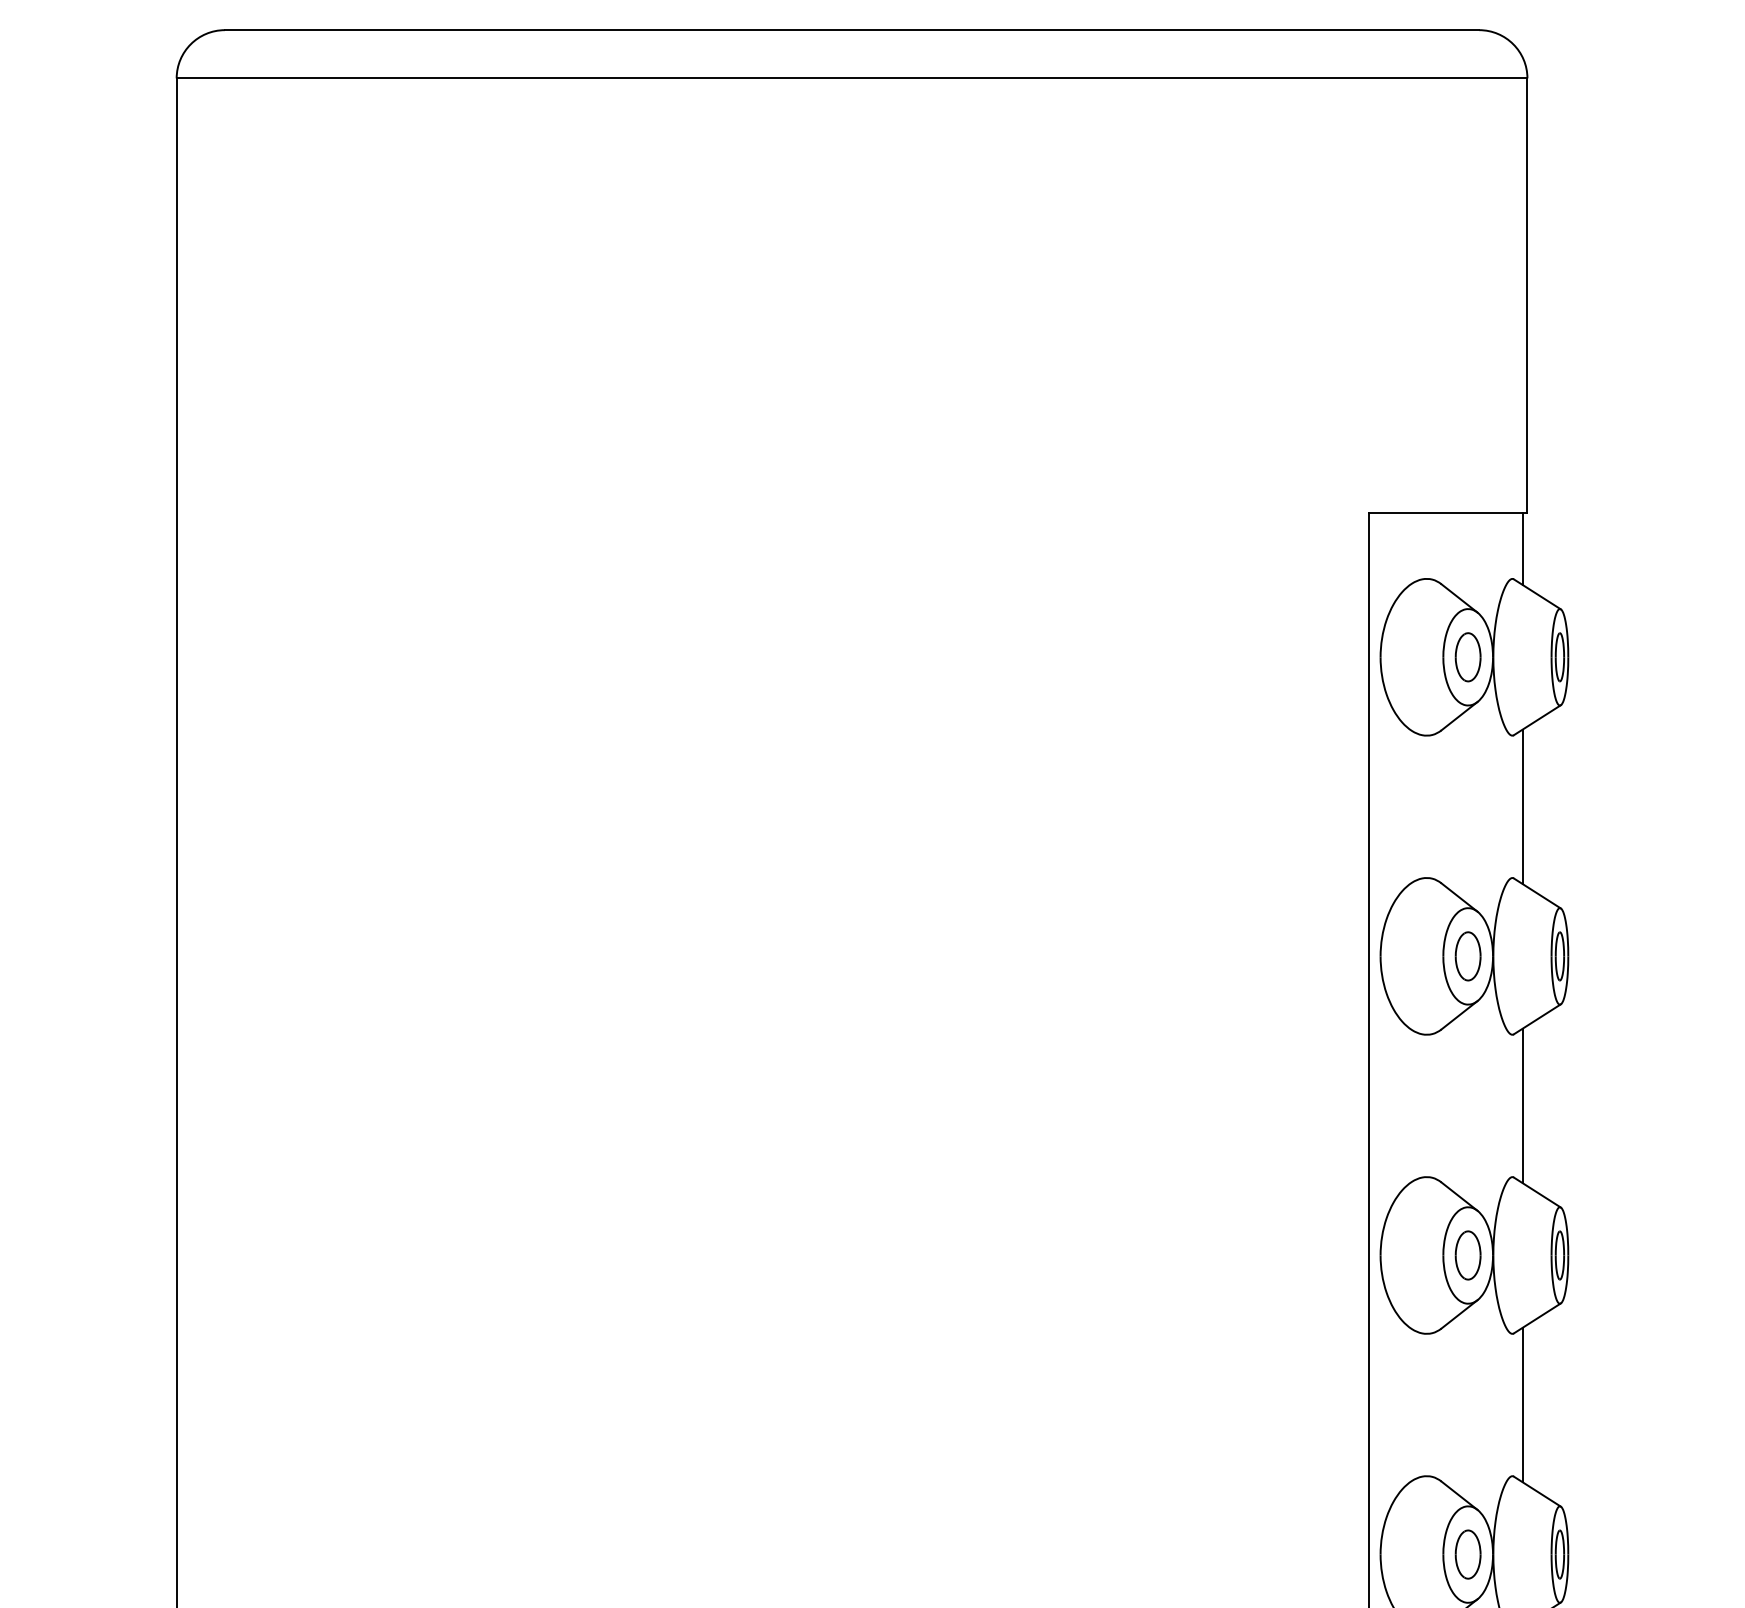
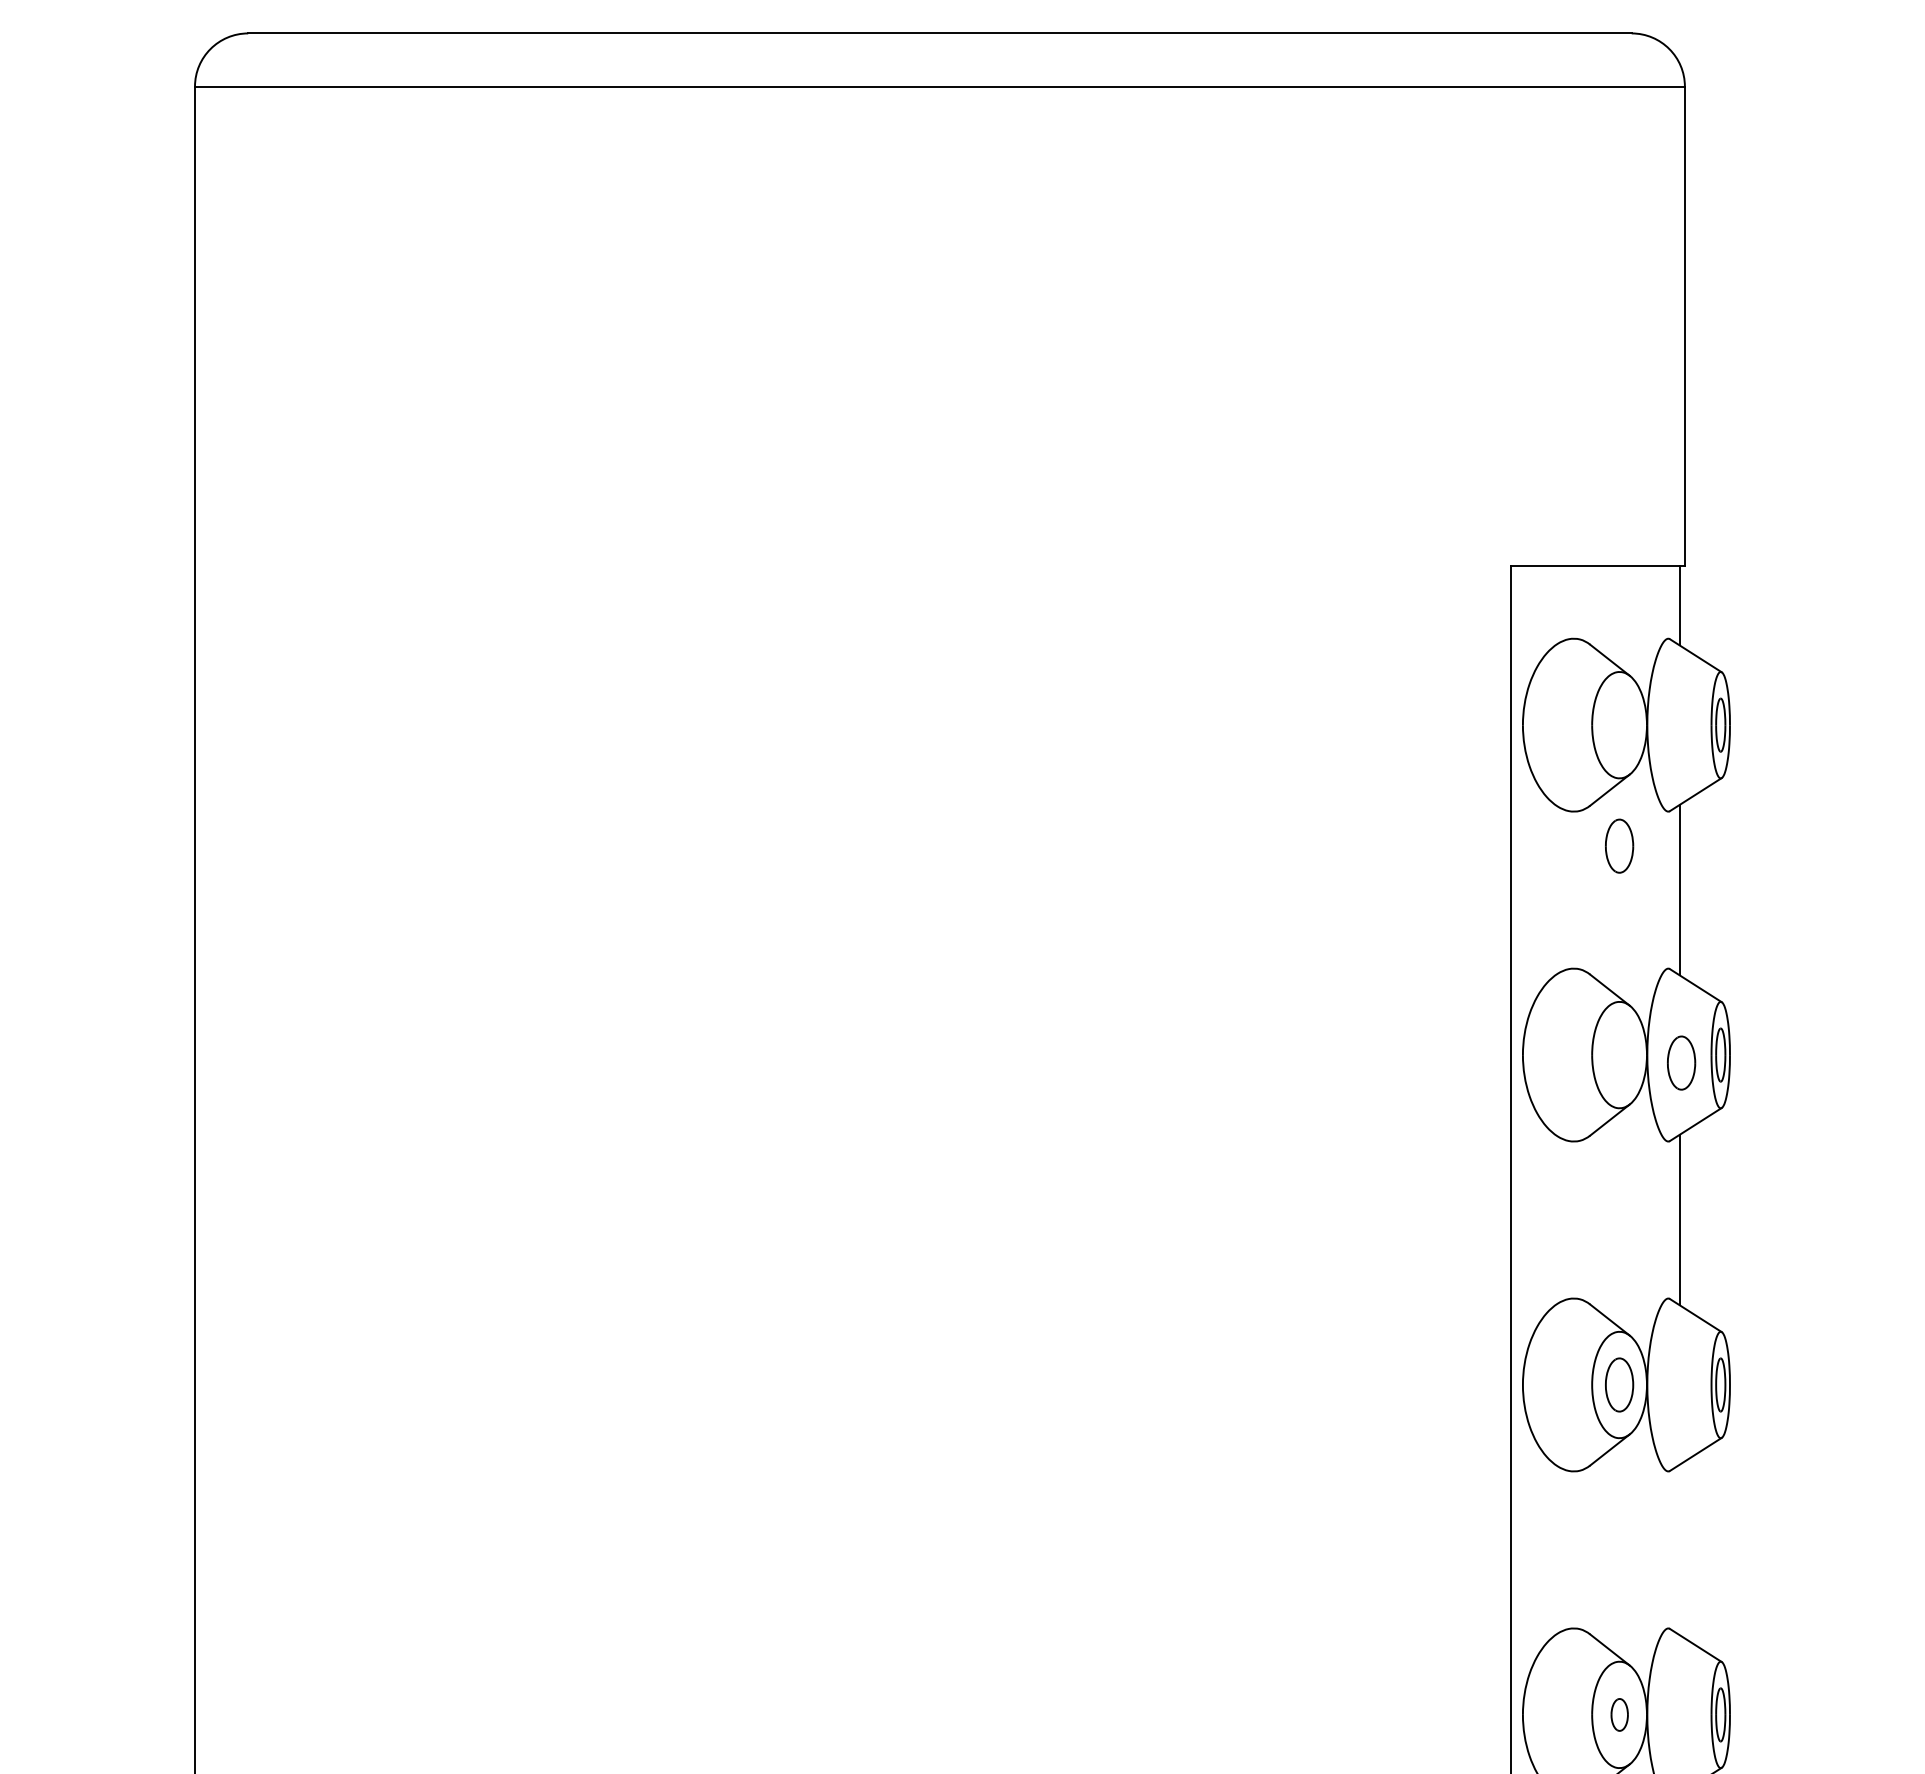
part: (1468, 656) -> (1619, 845), moved
part: (1468, 955) -> (1681, 1062), moved
line: (1522, 1404) -> (1679, 1549), removed
part: (1468, 1554) -> (1619, 1714), size x0.6

